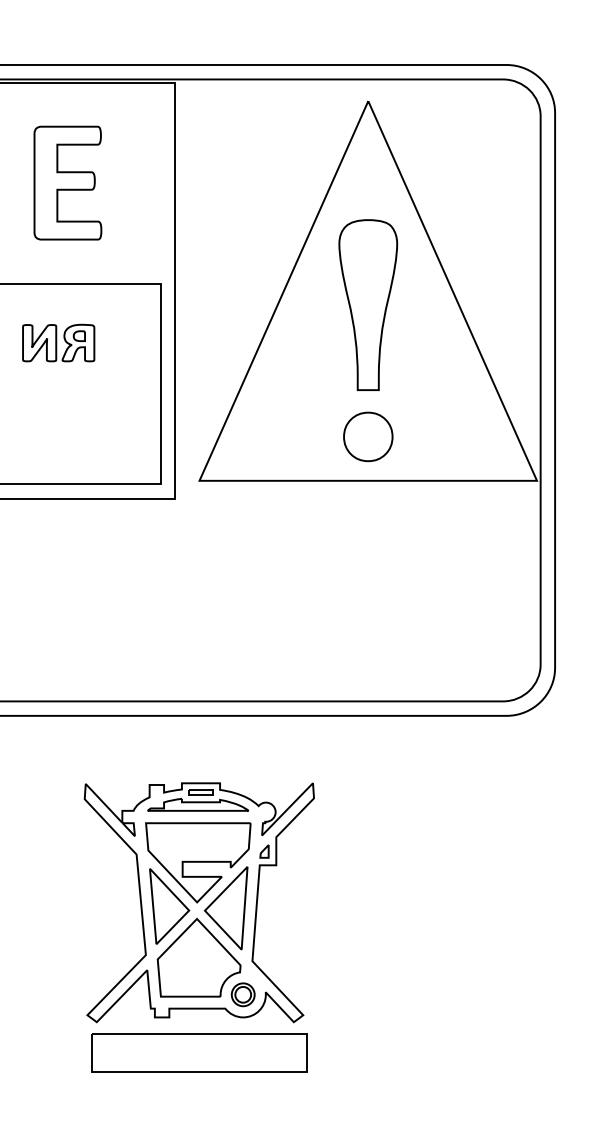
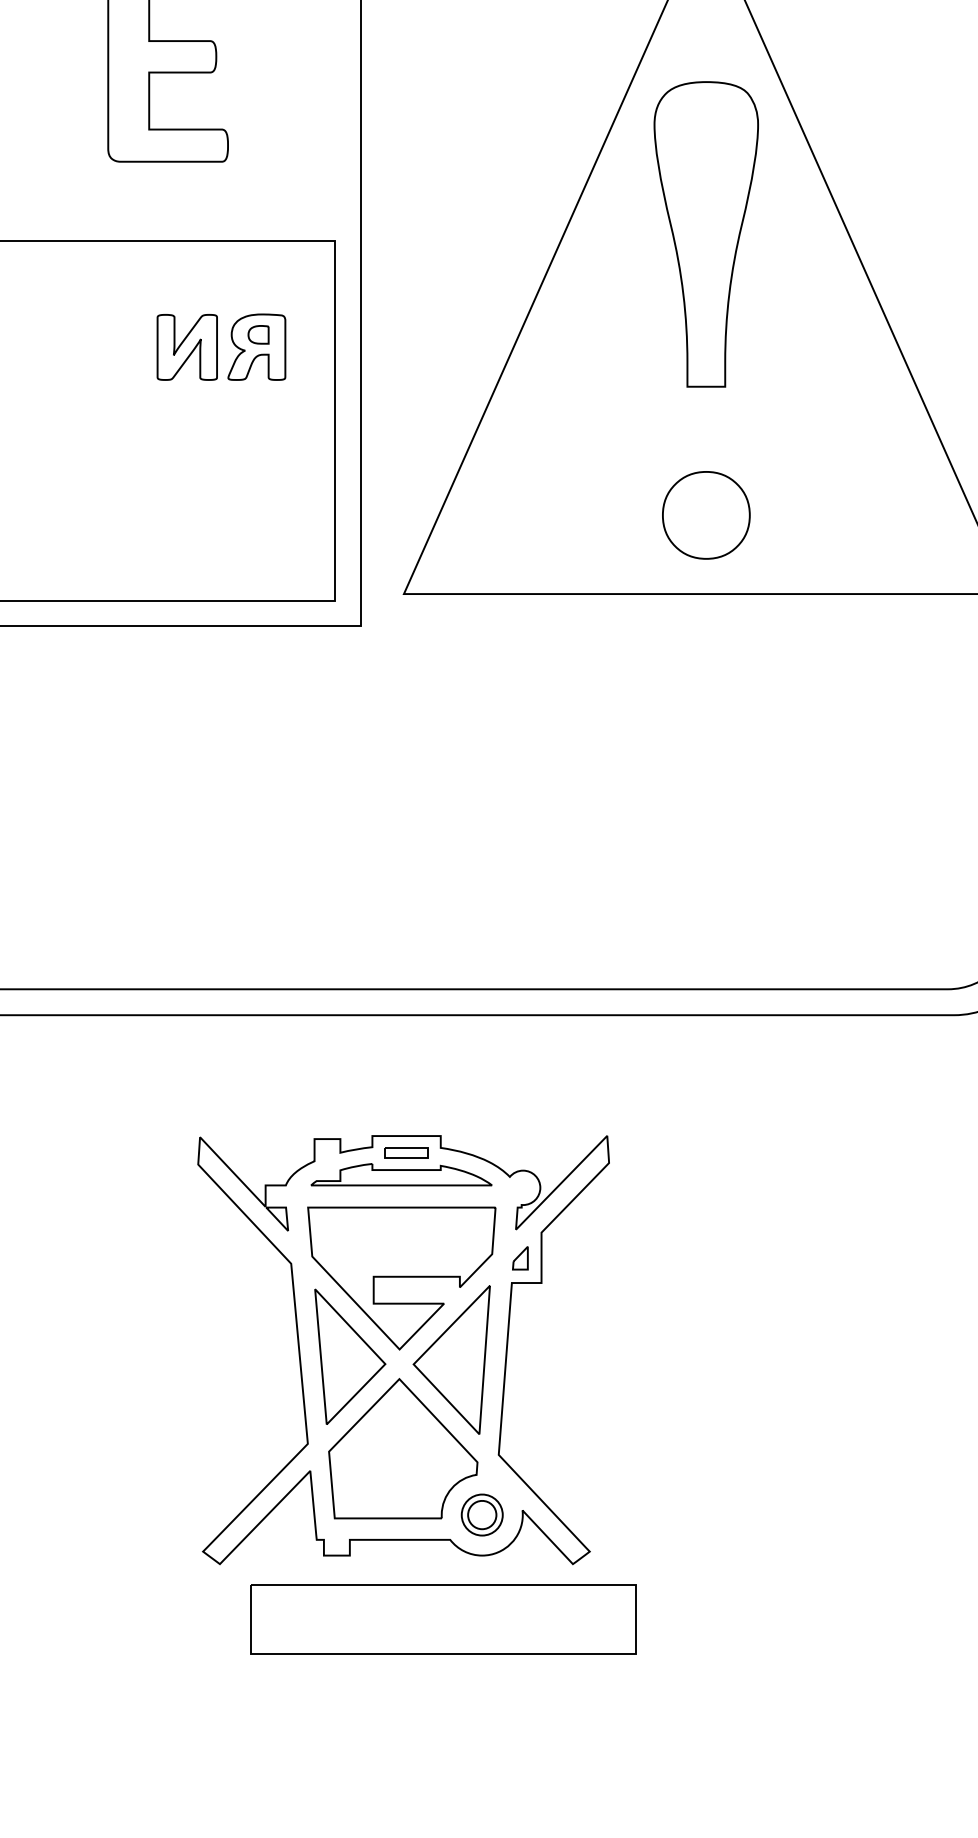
part: (368, 304) -> (706, 233), moved
part: (58, 342) -> (221, 346), moved
part: (199, 1052) -> (443, 1618), moved

